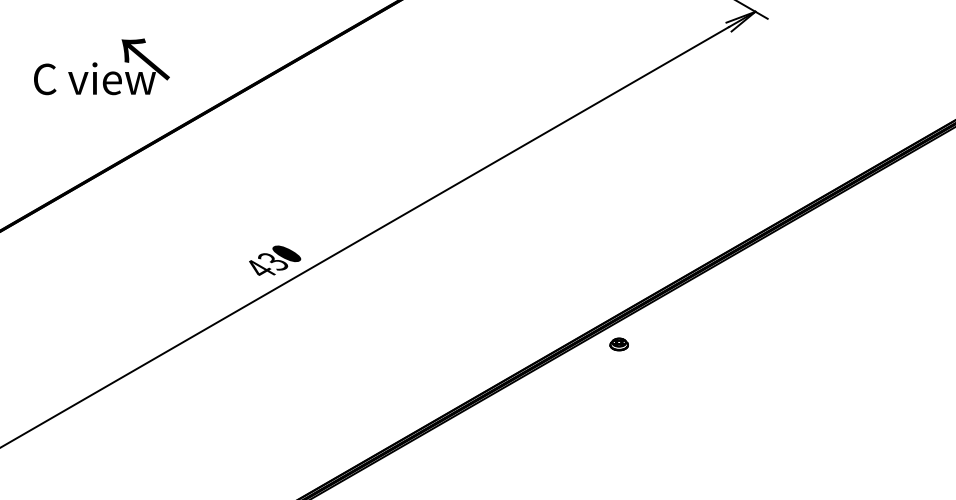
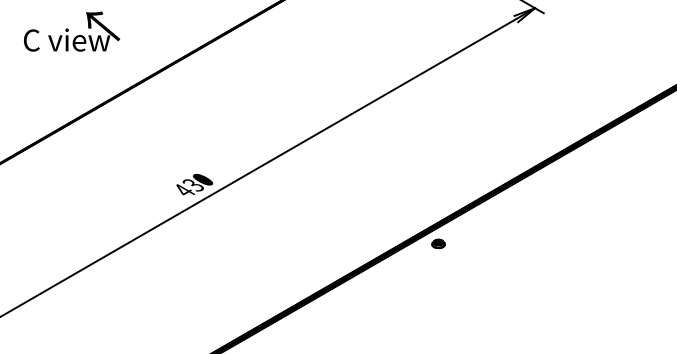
text: (101, 66) -> (71, 31), moved

